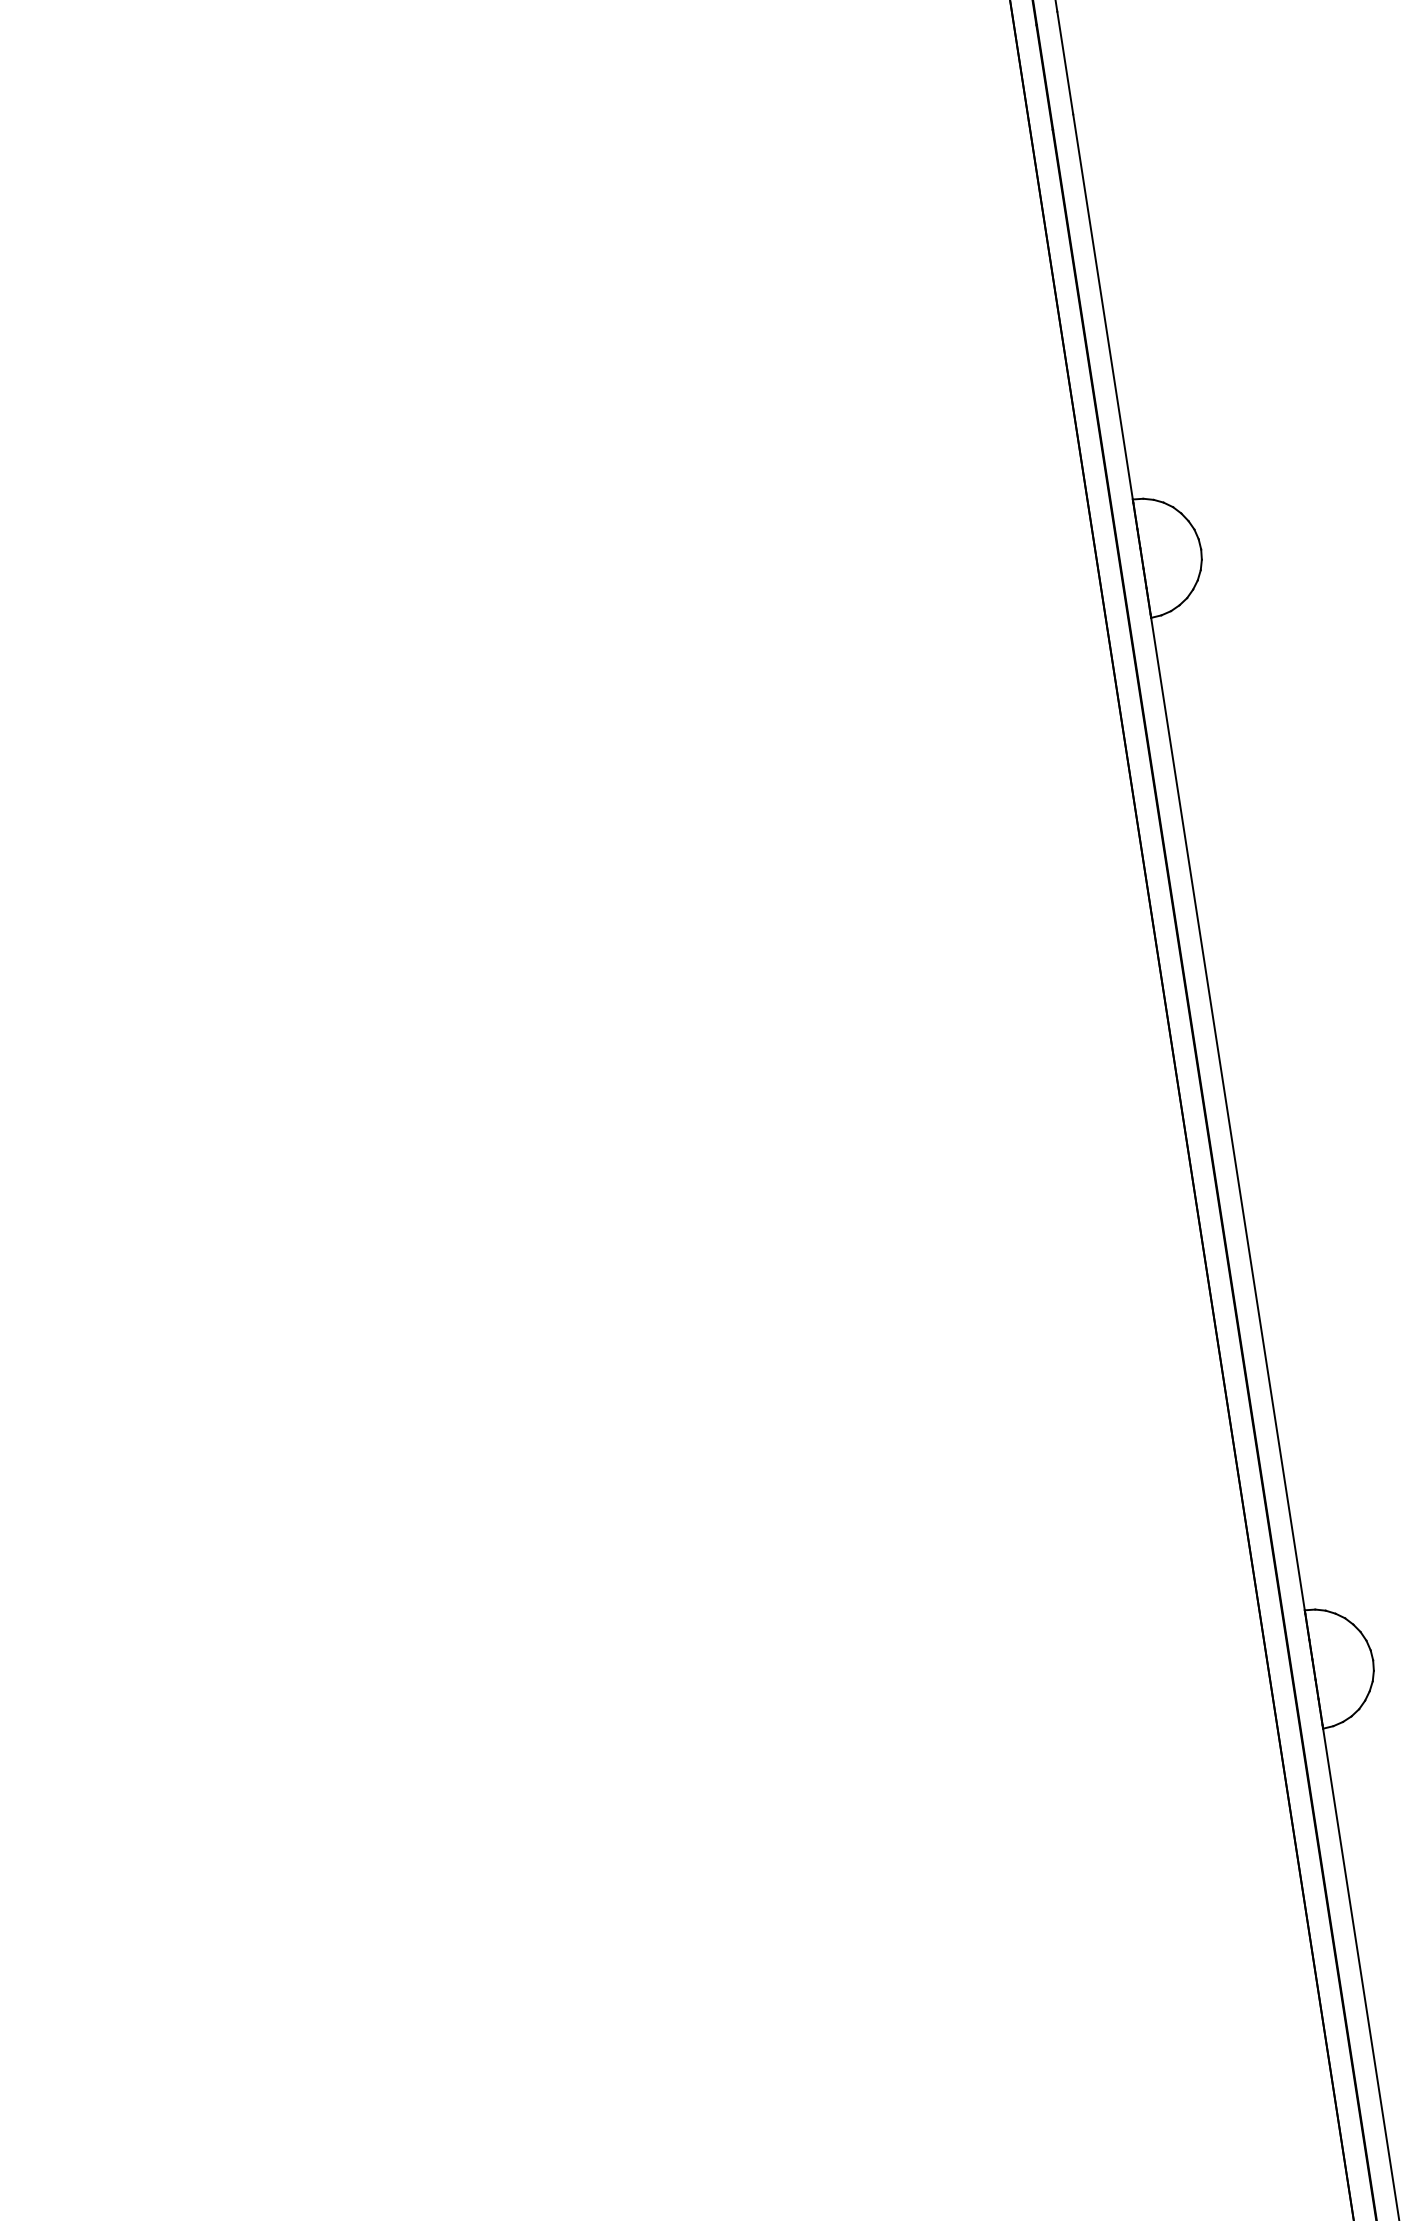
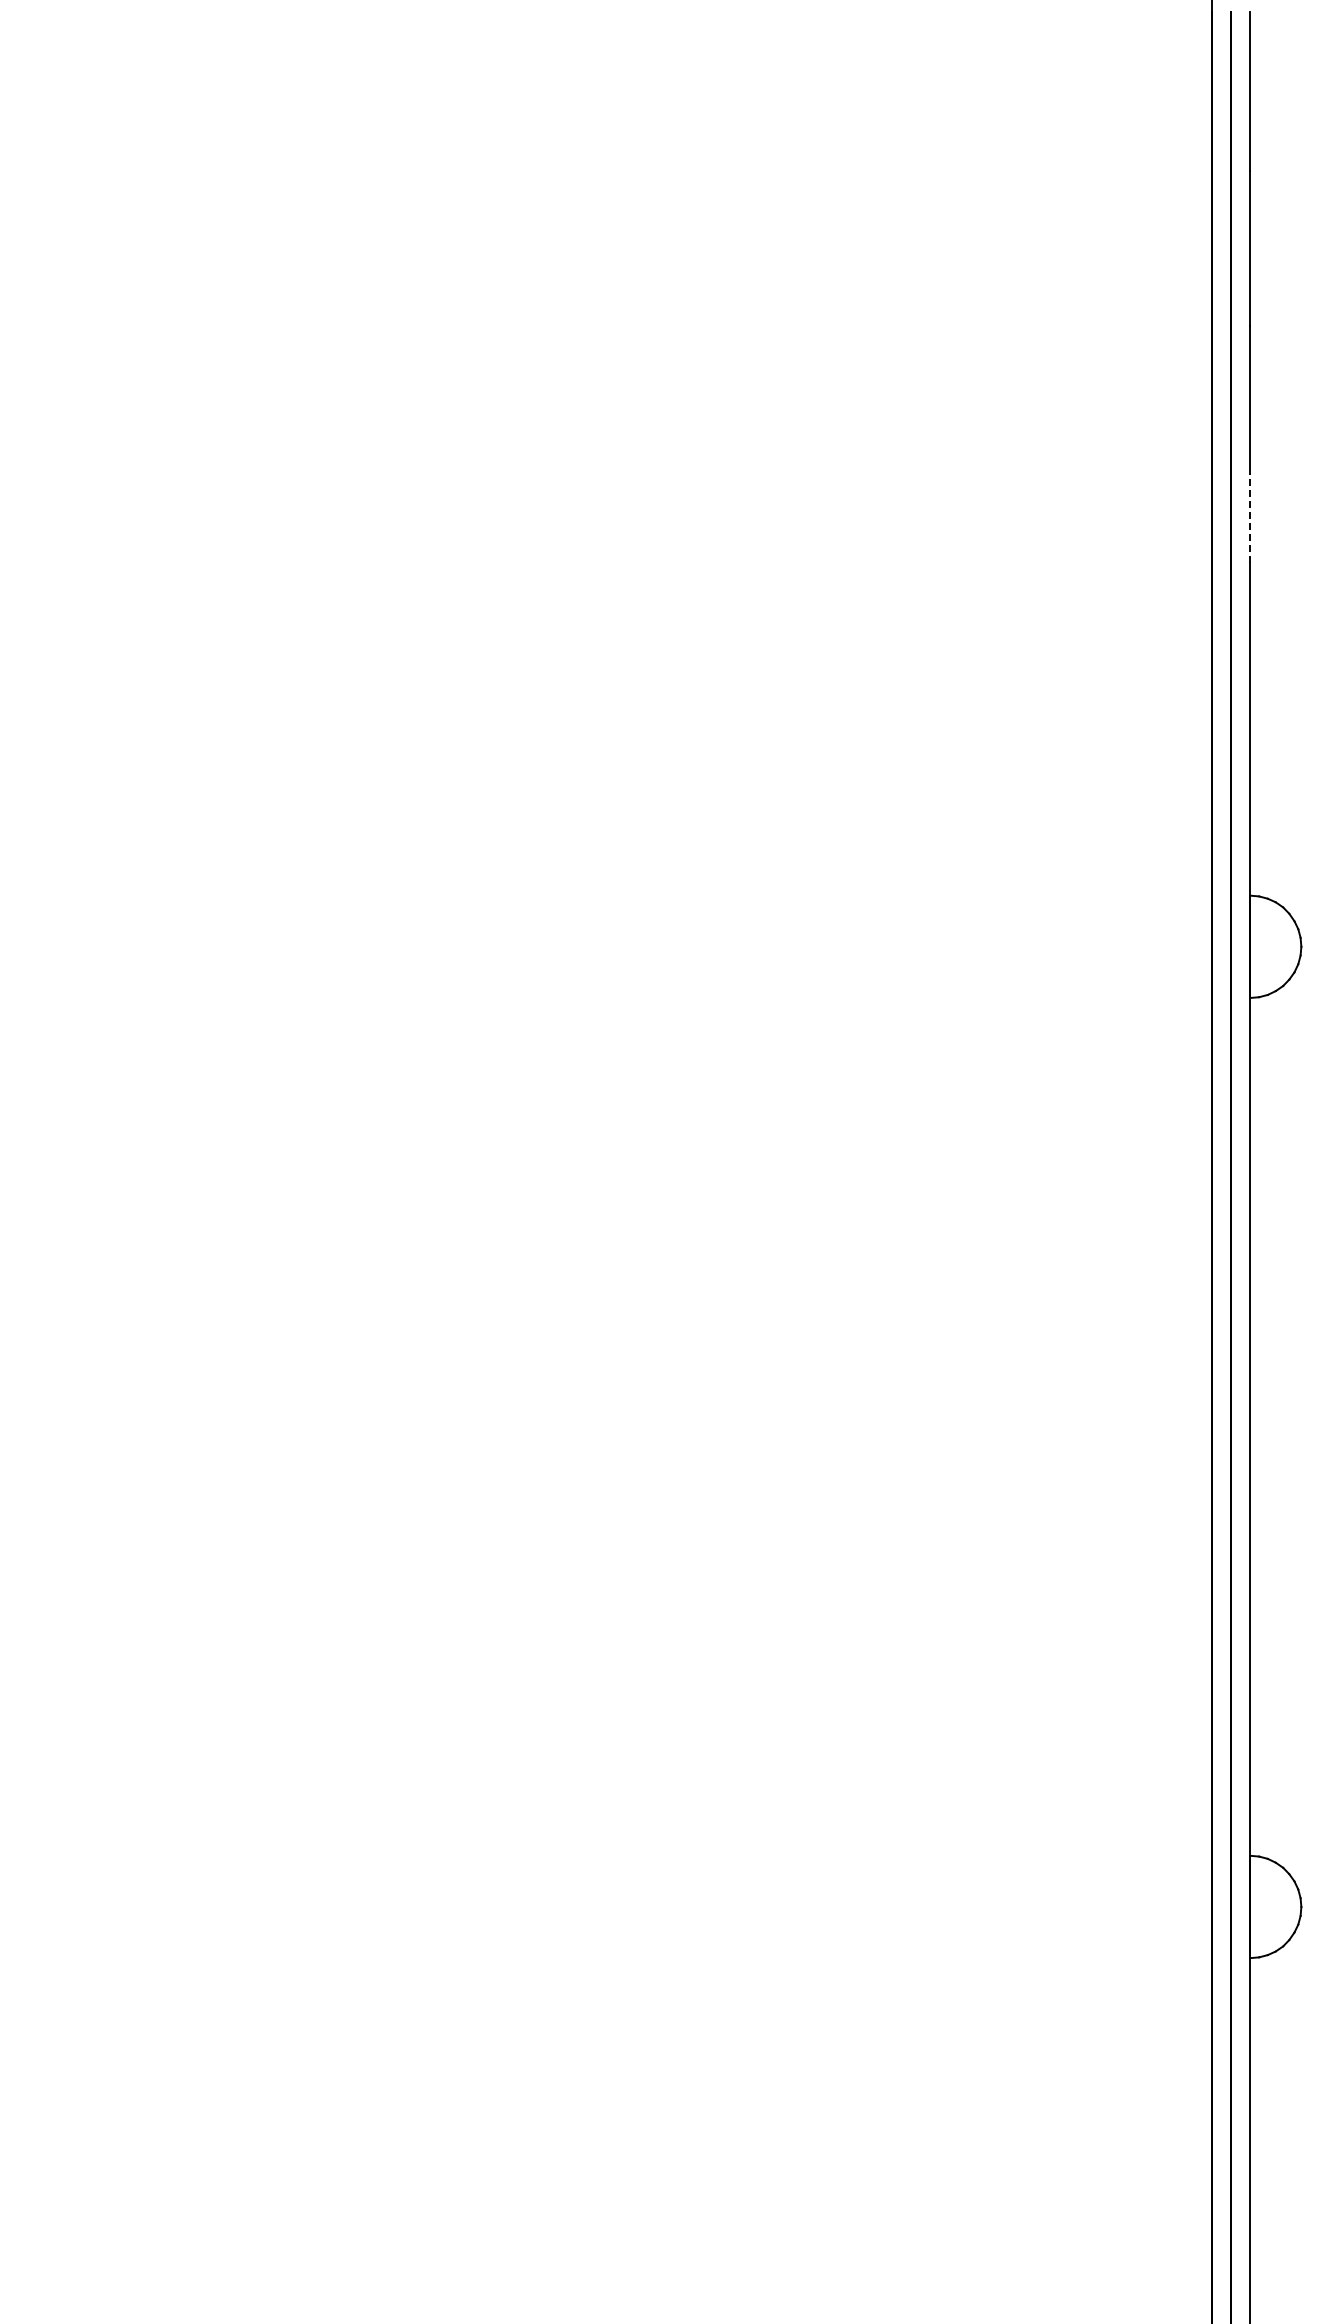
line: (1065, 61) -> (1250, 517), solid -> dashed

